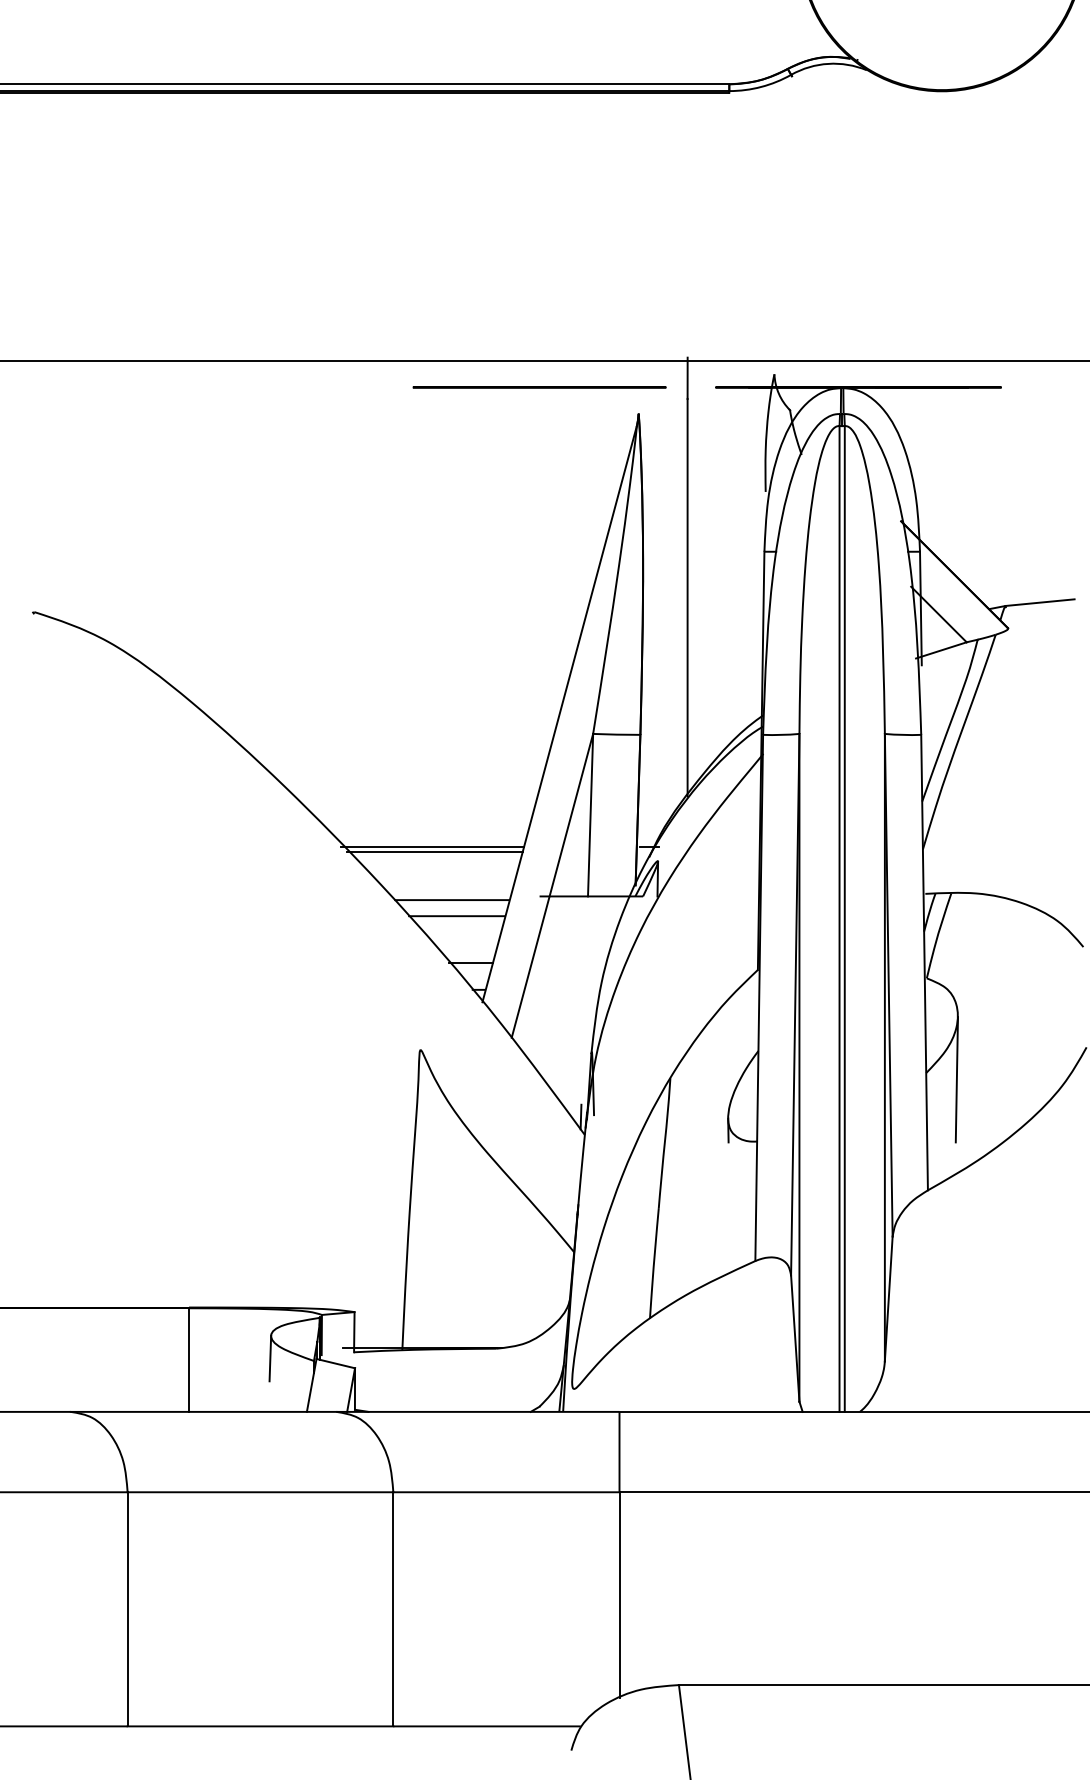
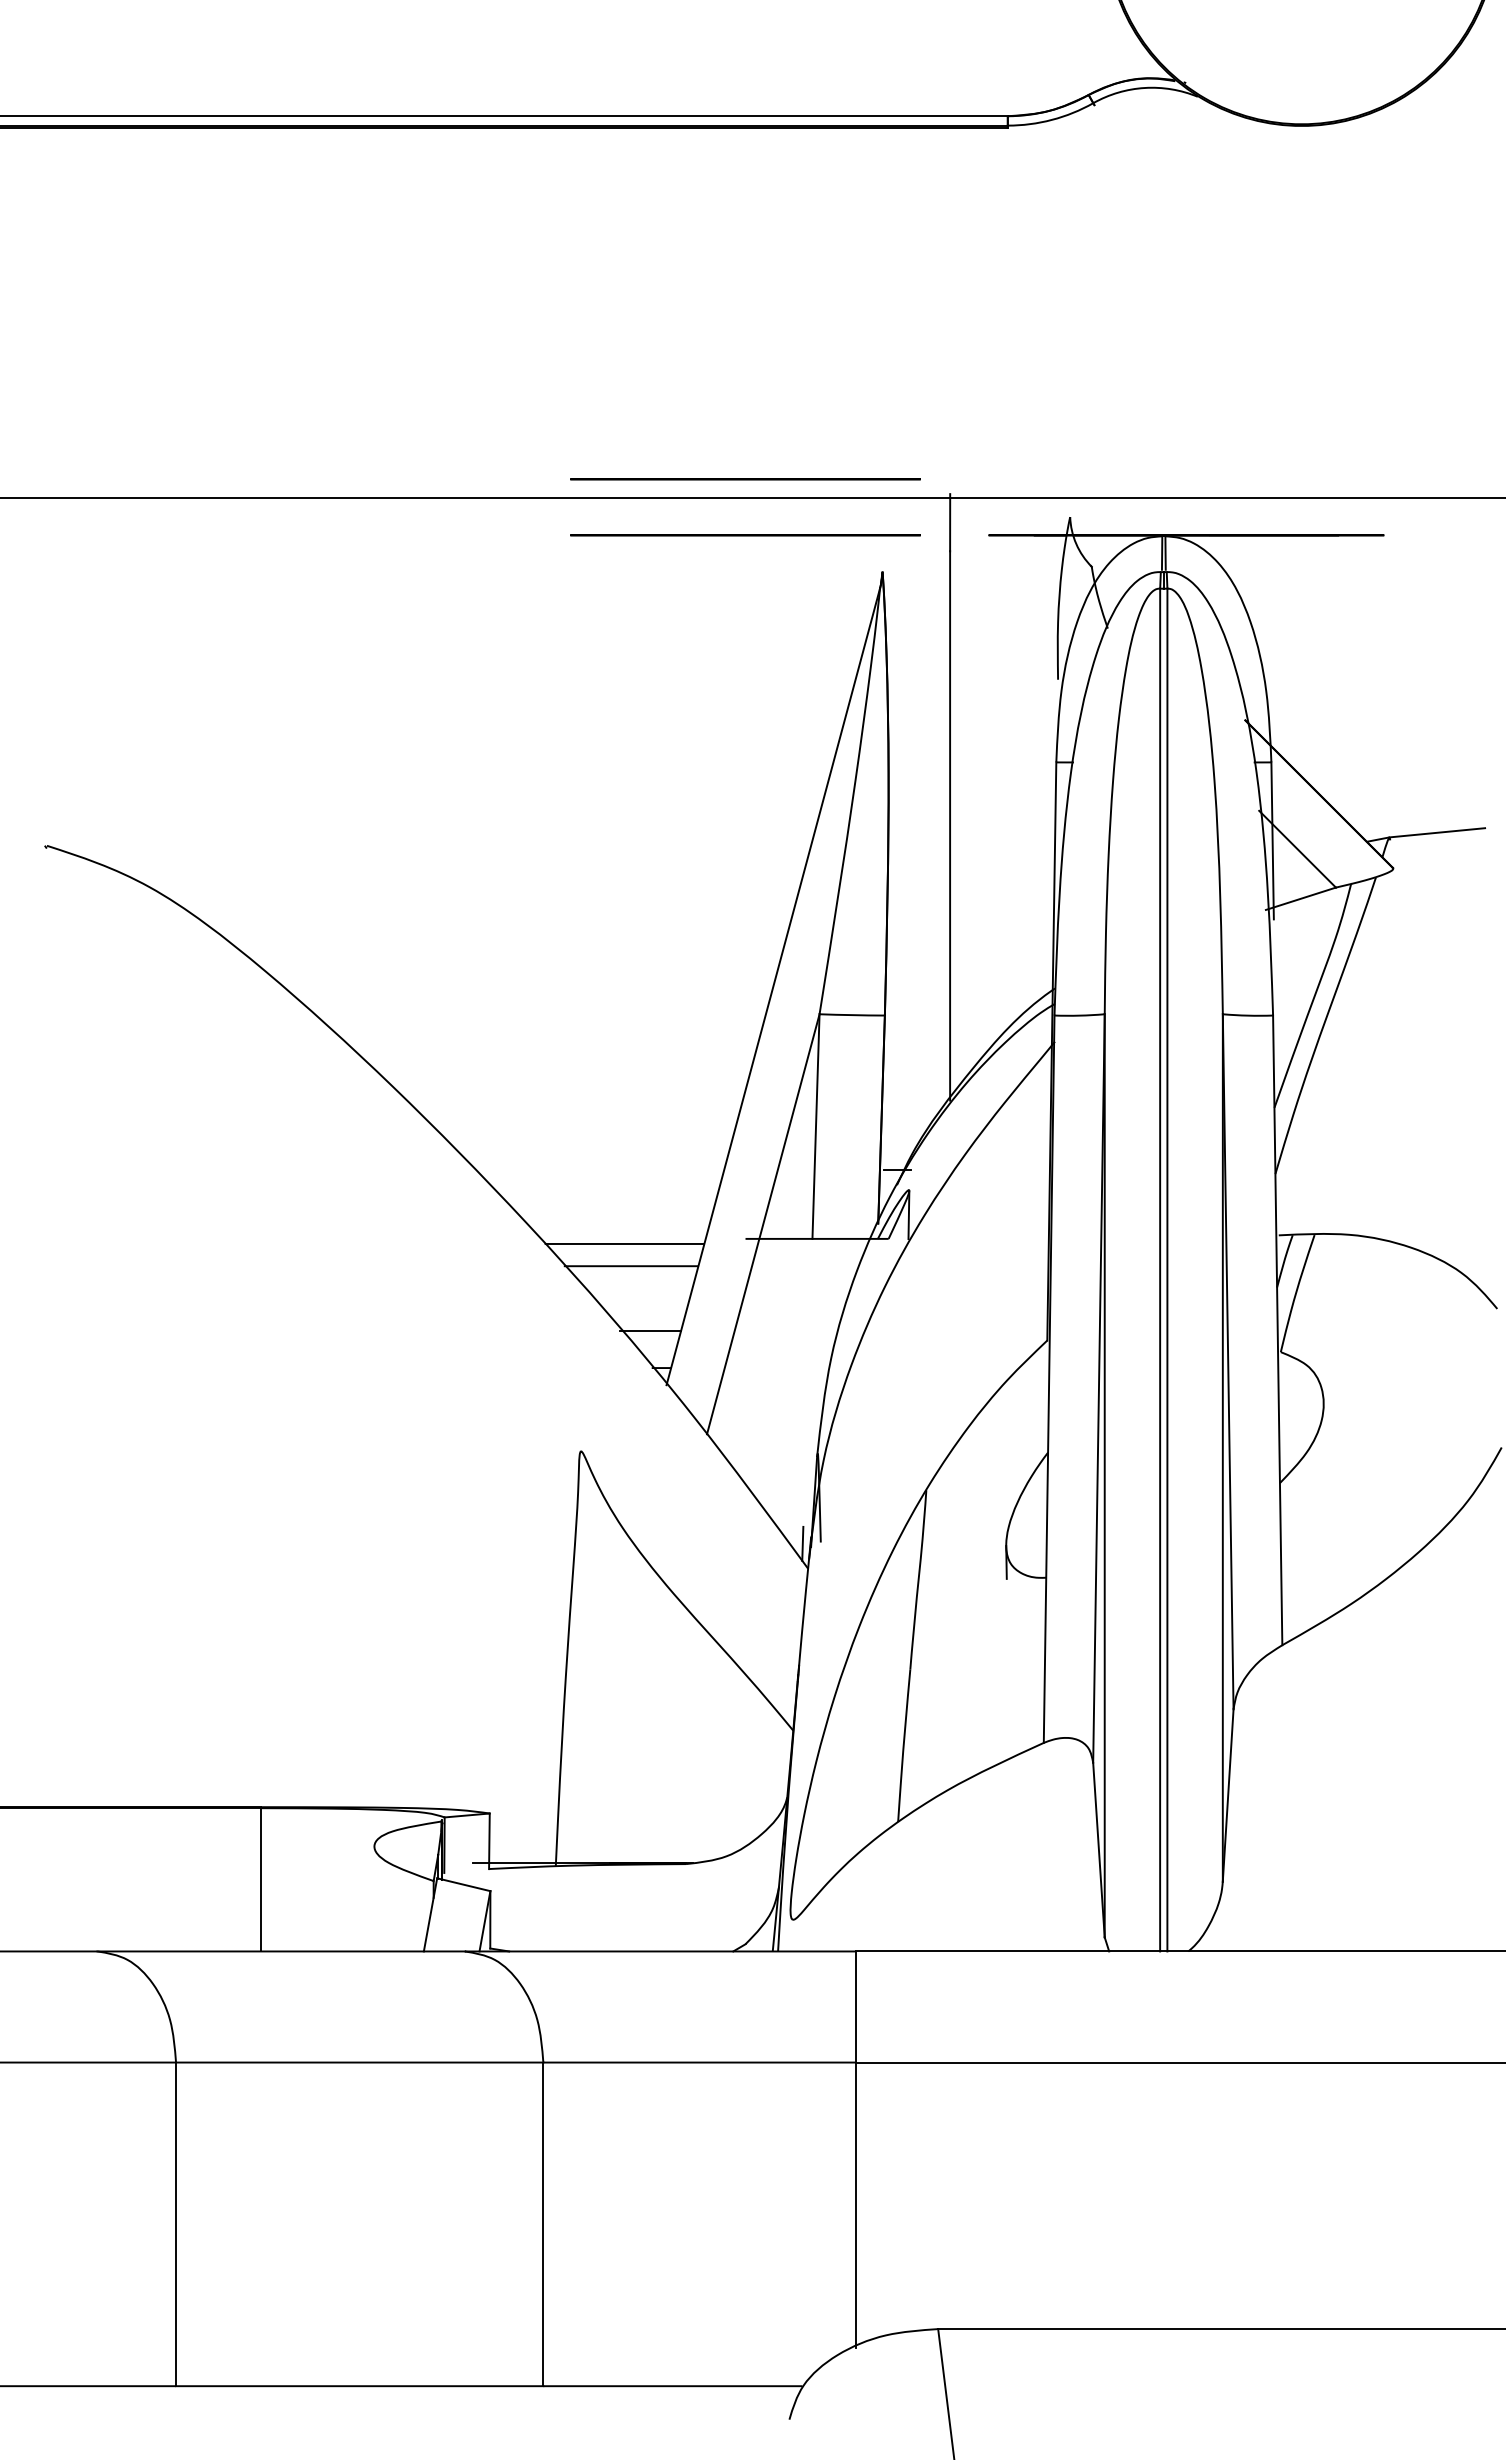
line: (539, 347) -> (745, 479), added
line: (432, 846) -> (597, 1169), removed
line: (434, 852) -> (600, 1177), removed
line: (956, 1079) -> (1321, 1491), removed
line: (270, 1358) -> (373, 1877), removed

